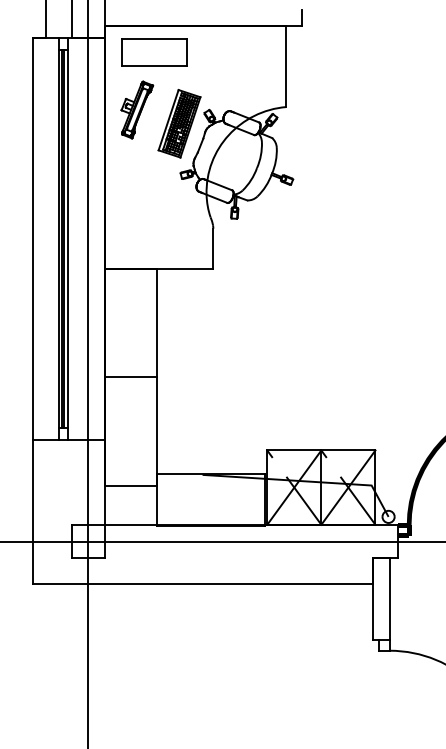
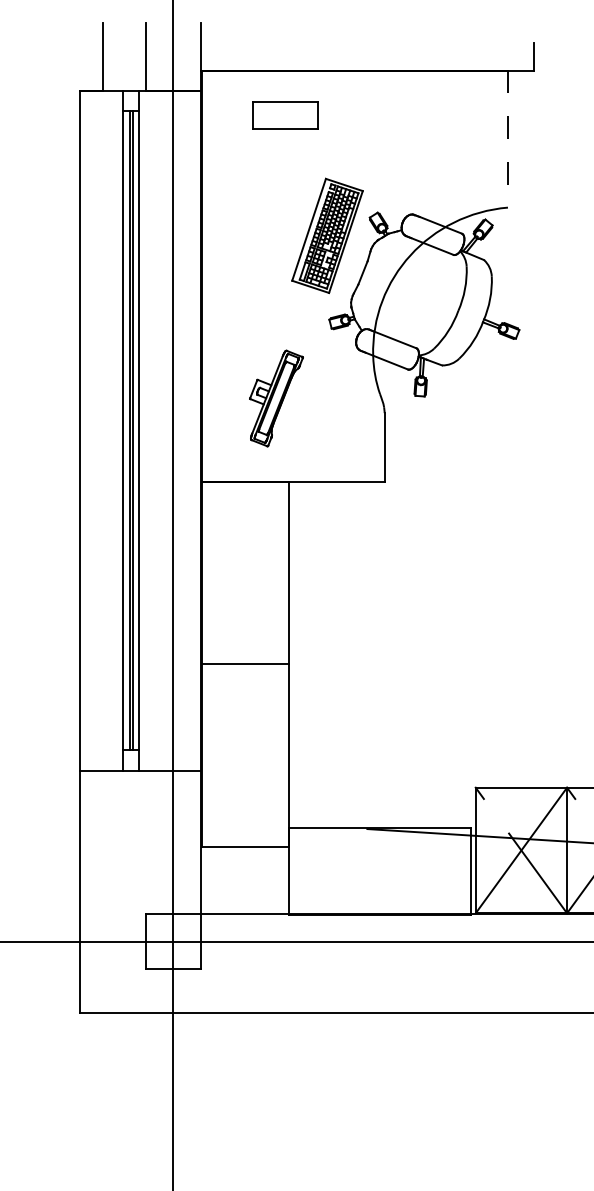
part: (154, 52) -> (285, 115), size x0.6
line: (286, 66) -> (508, 139), solid -> dashed
part: (137, 109) -> (276, 397), moved

